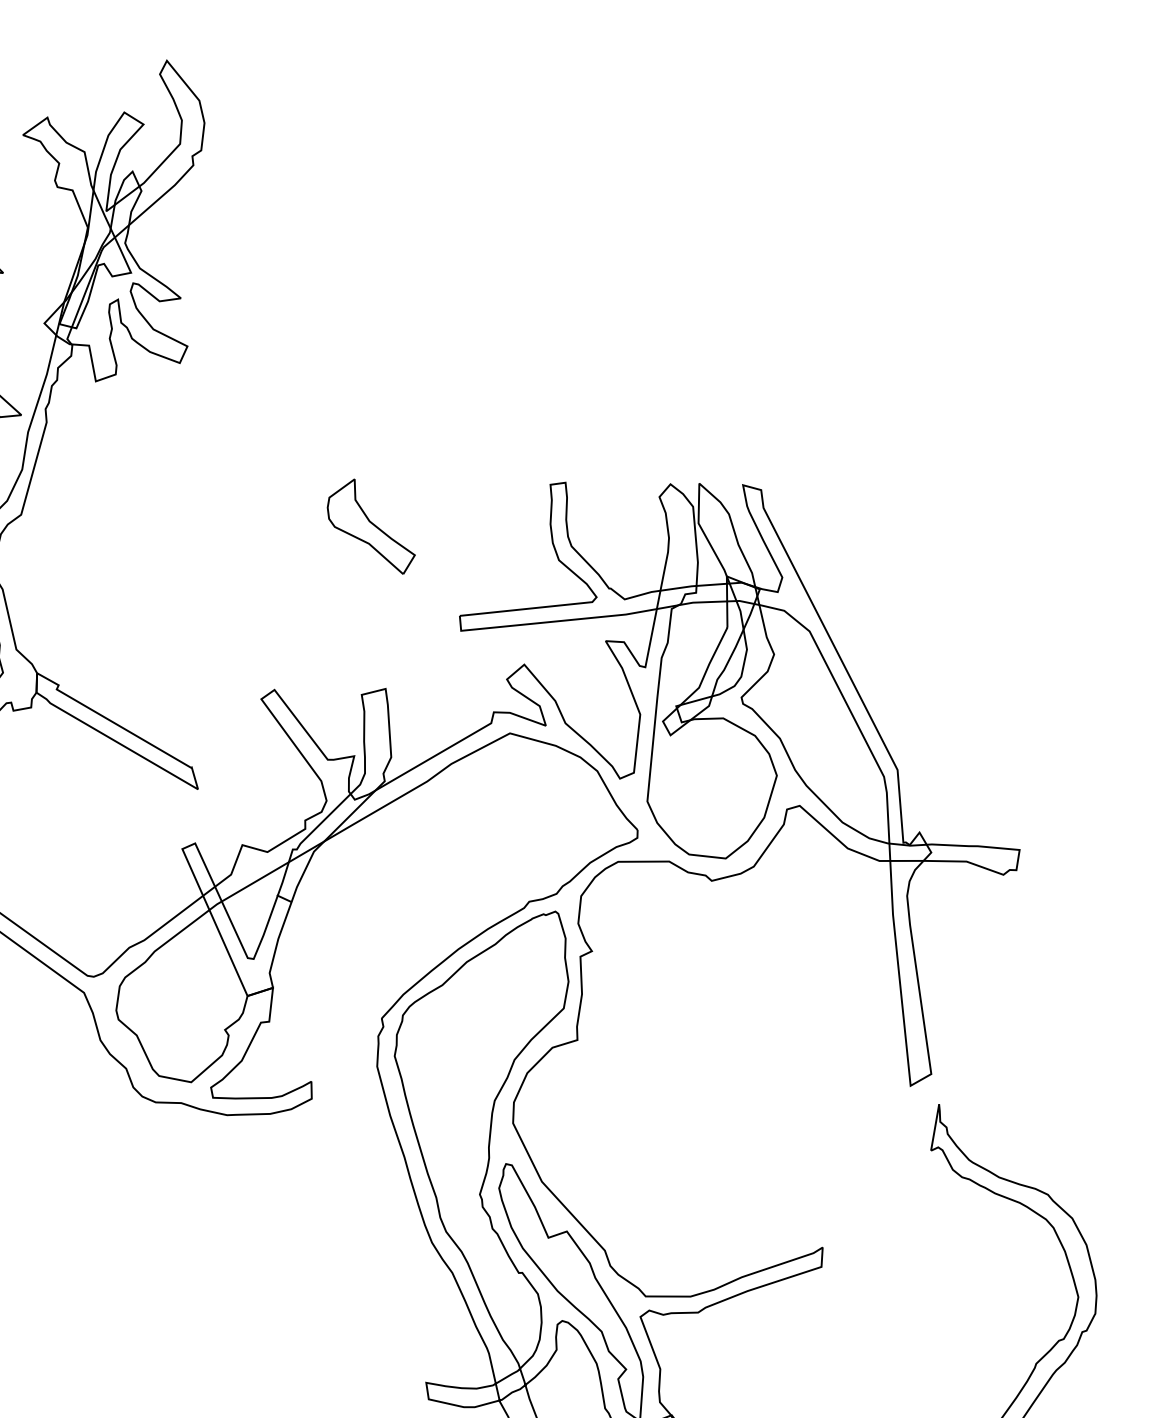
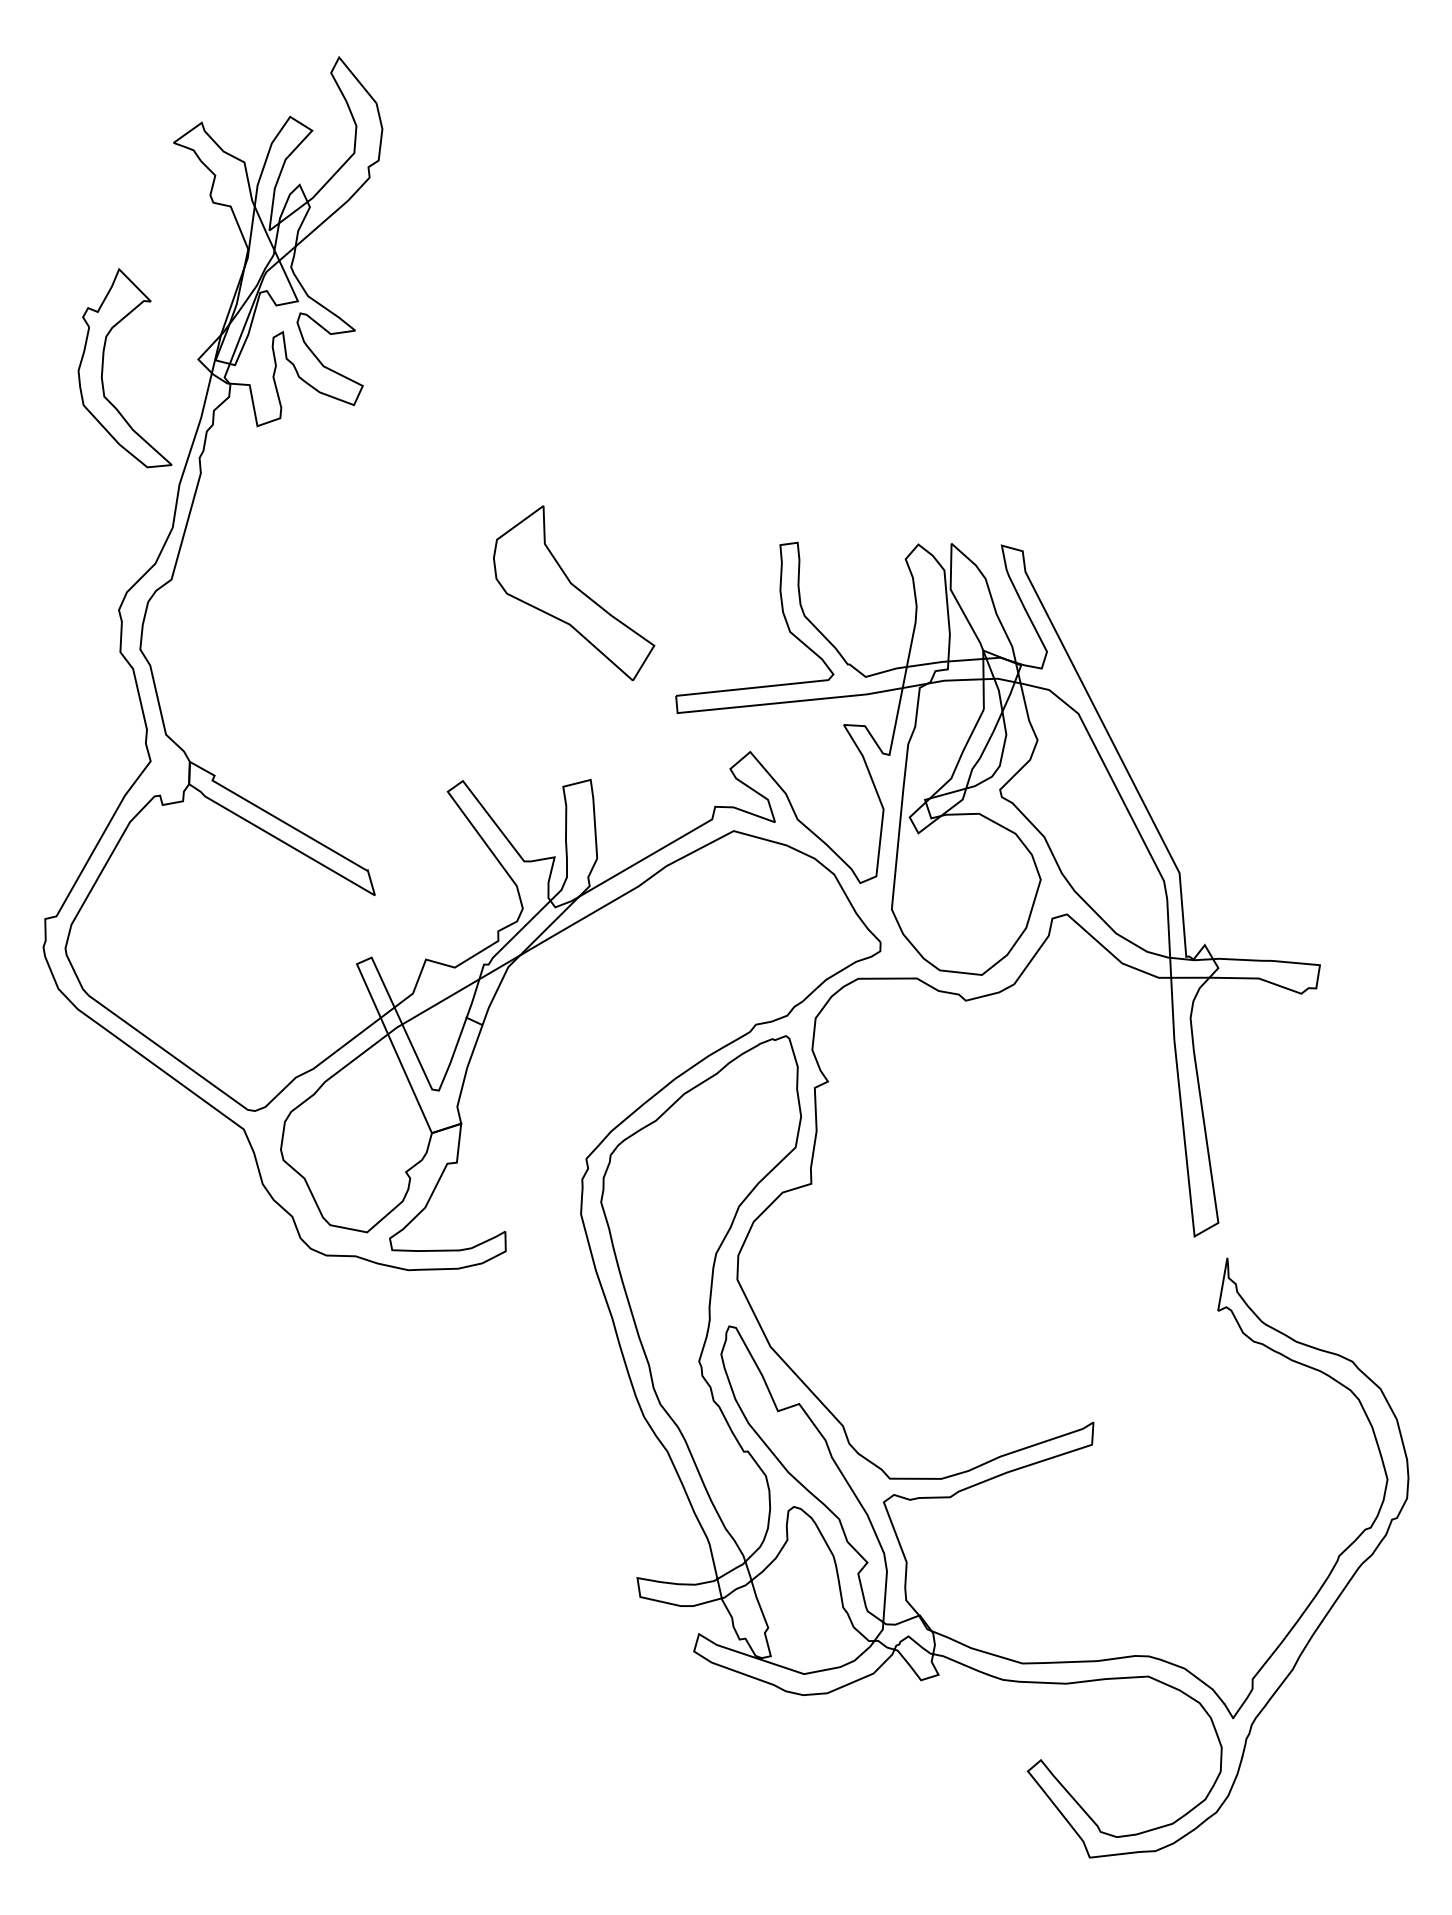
part: (371, 526) -> (574, 593), size x1.6

